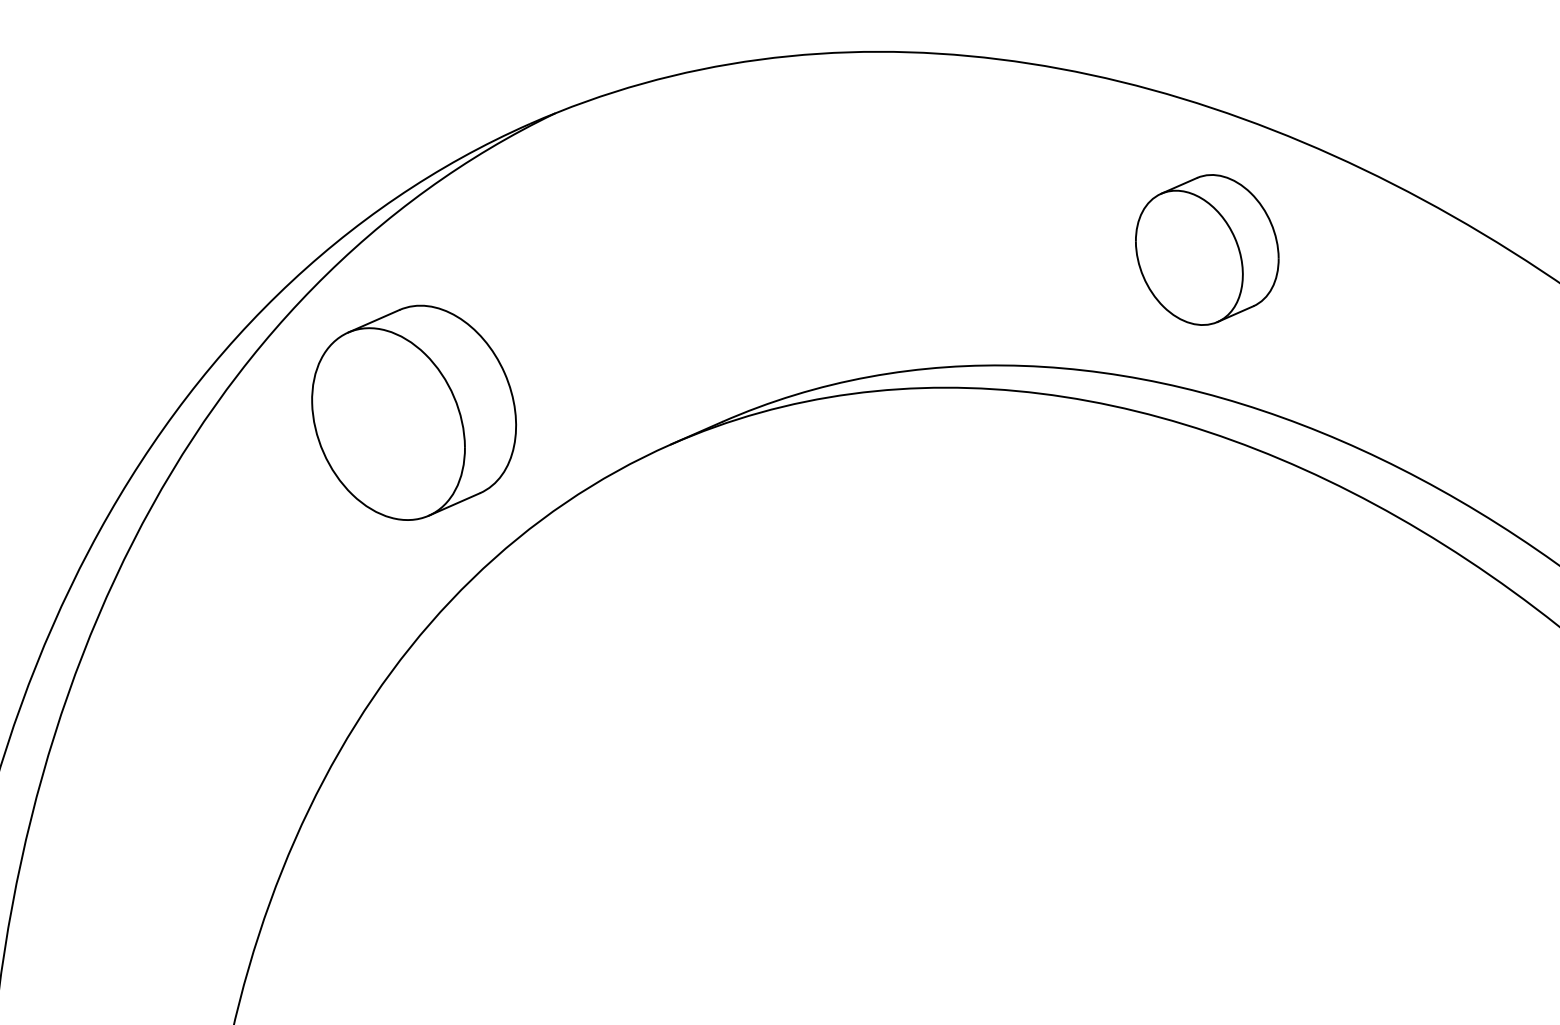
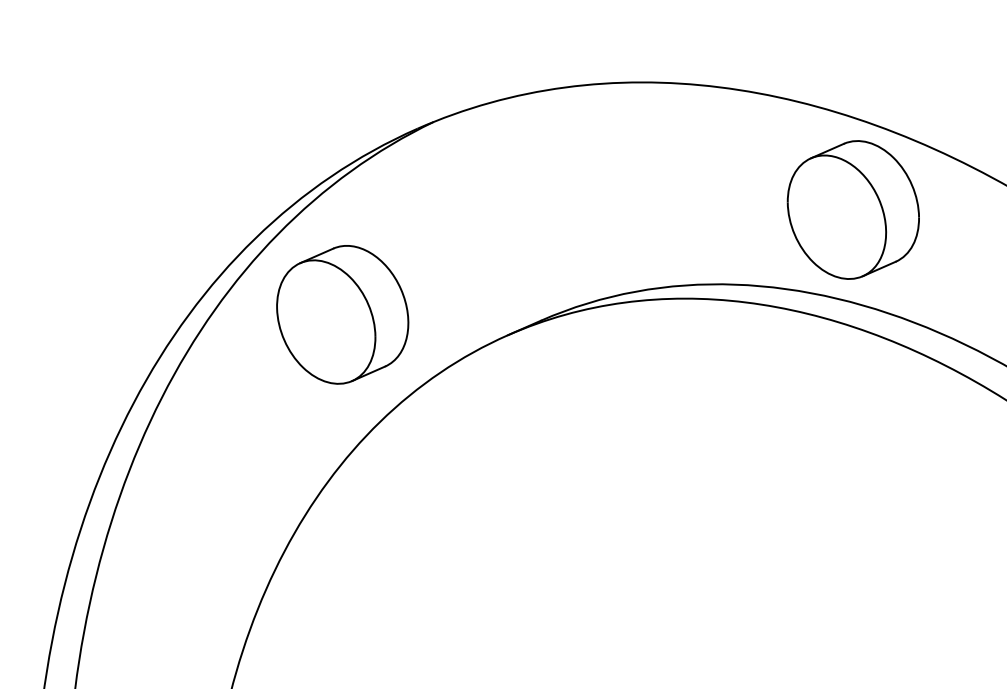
part: (1206, 249) -> (852, 209), size x1.43

